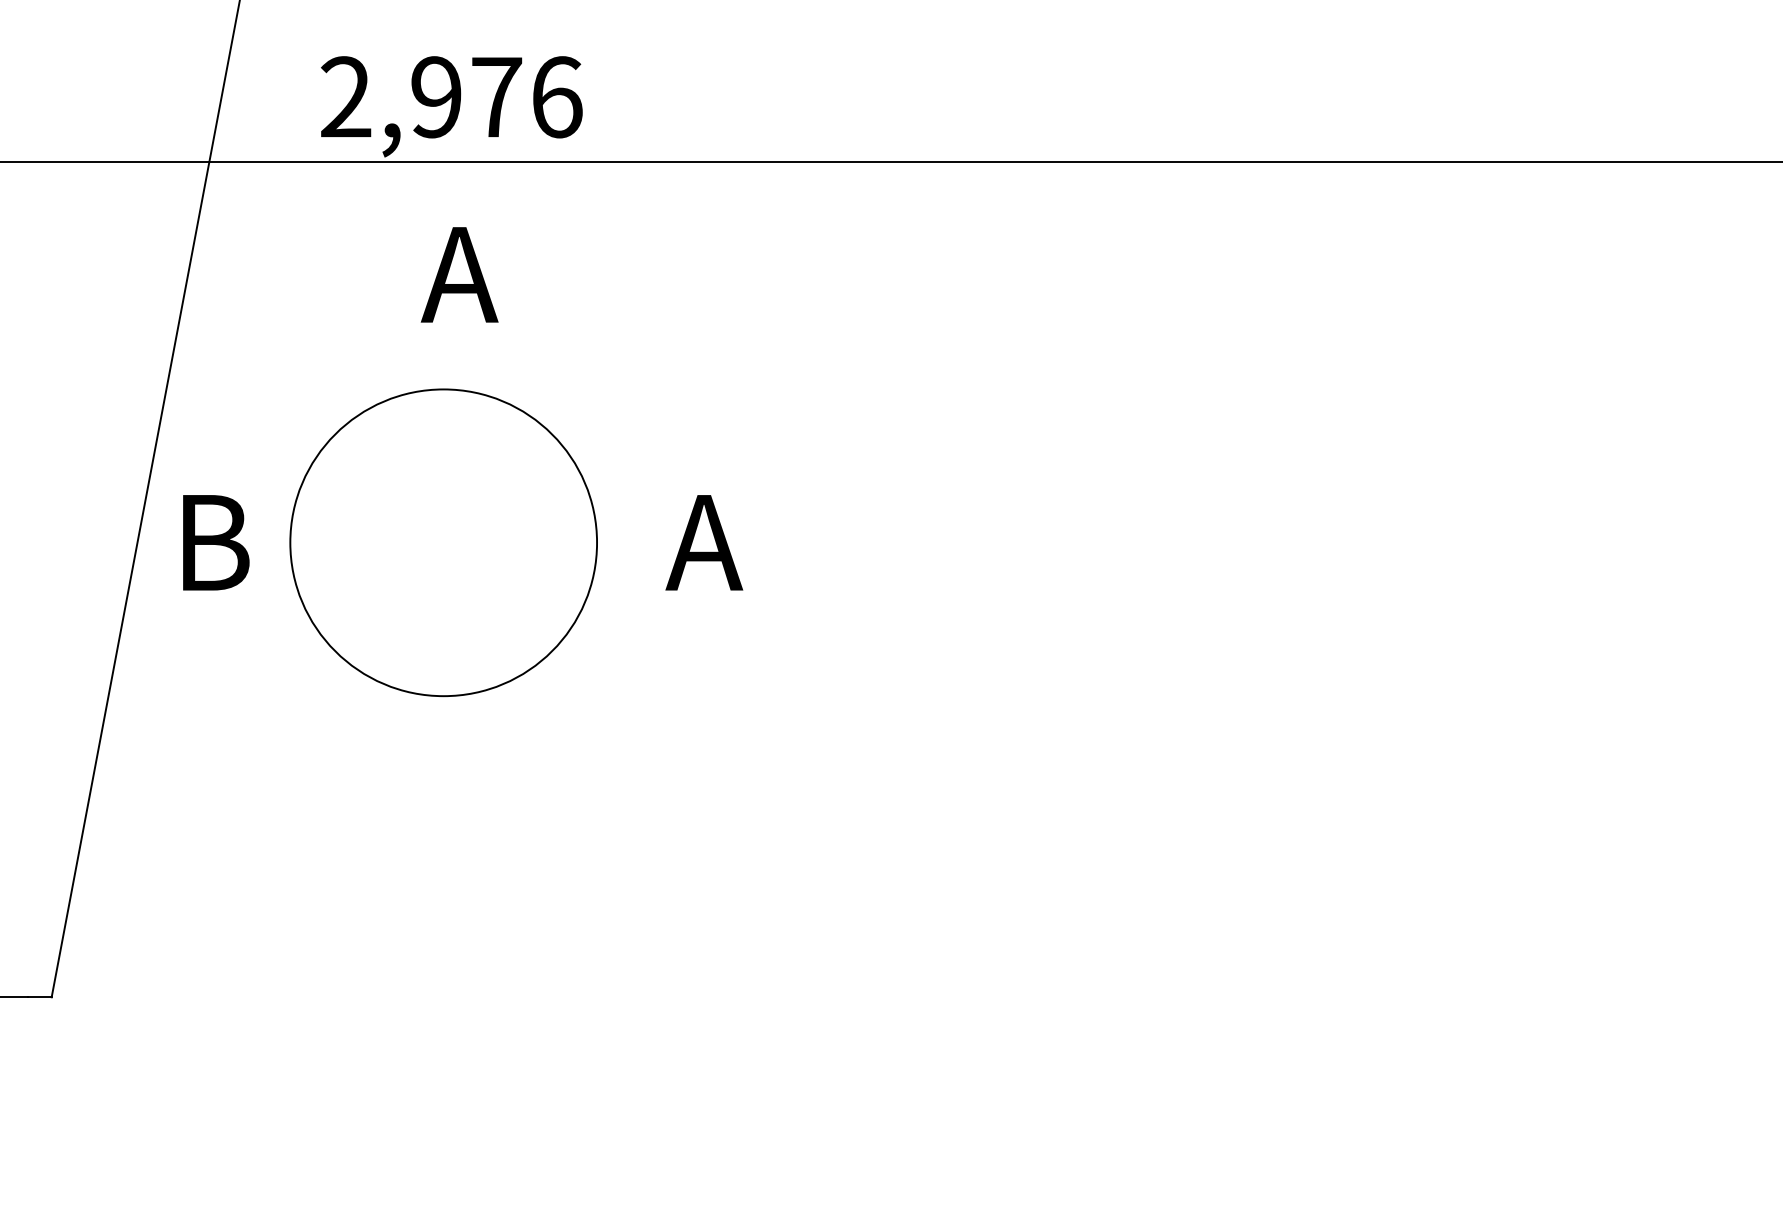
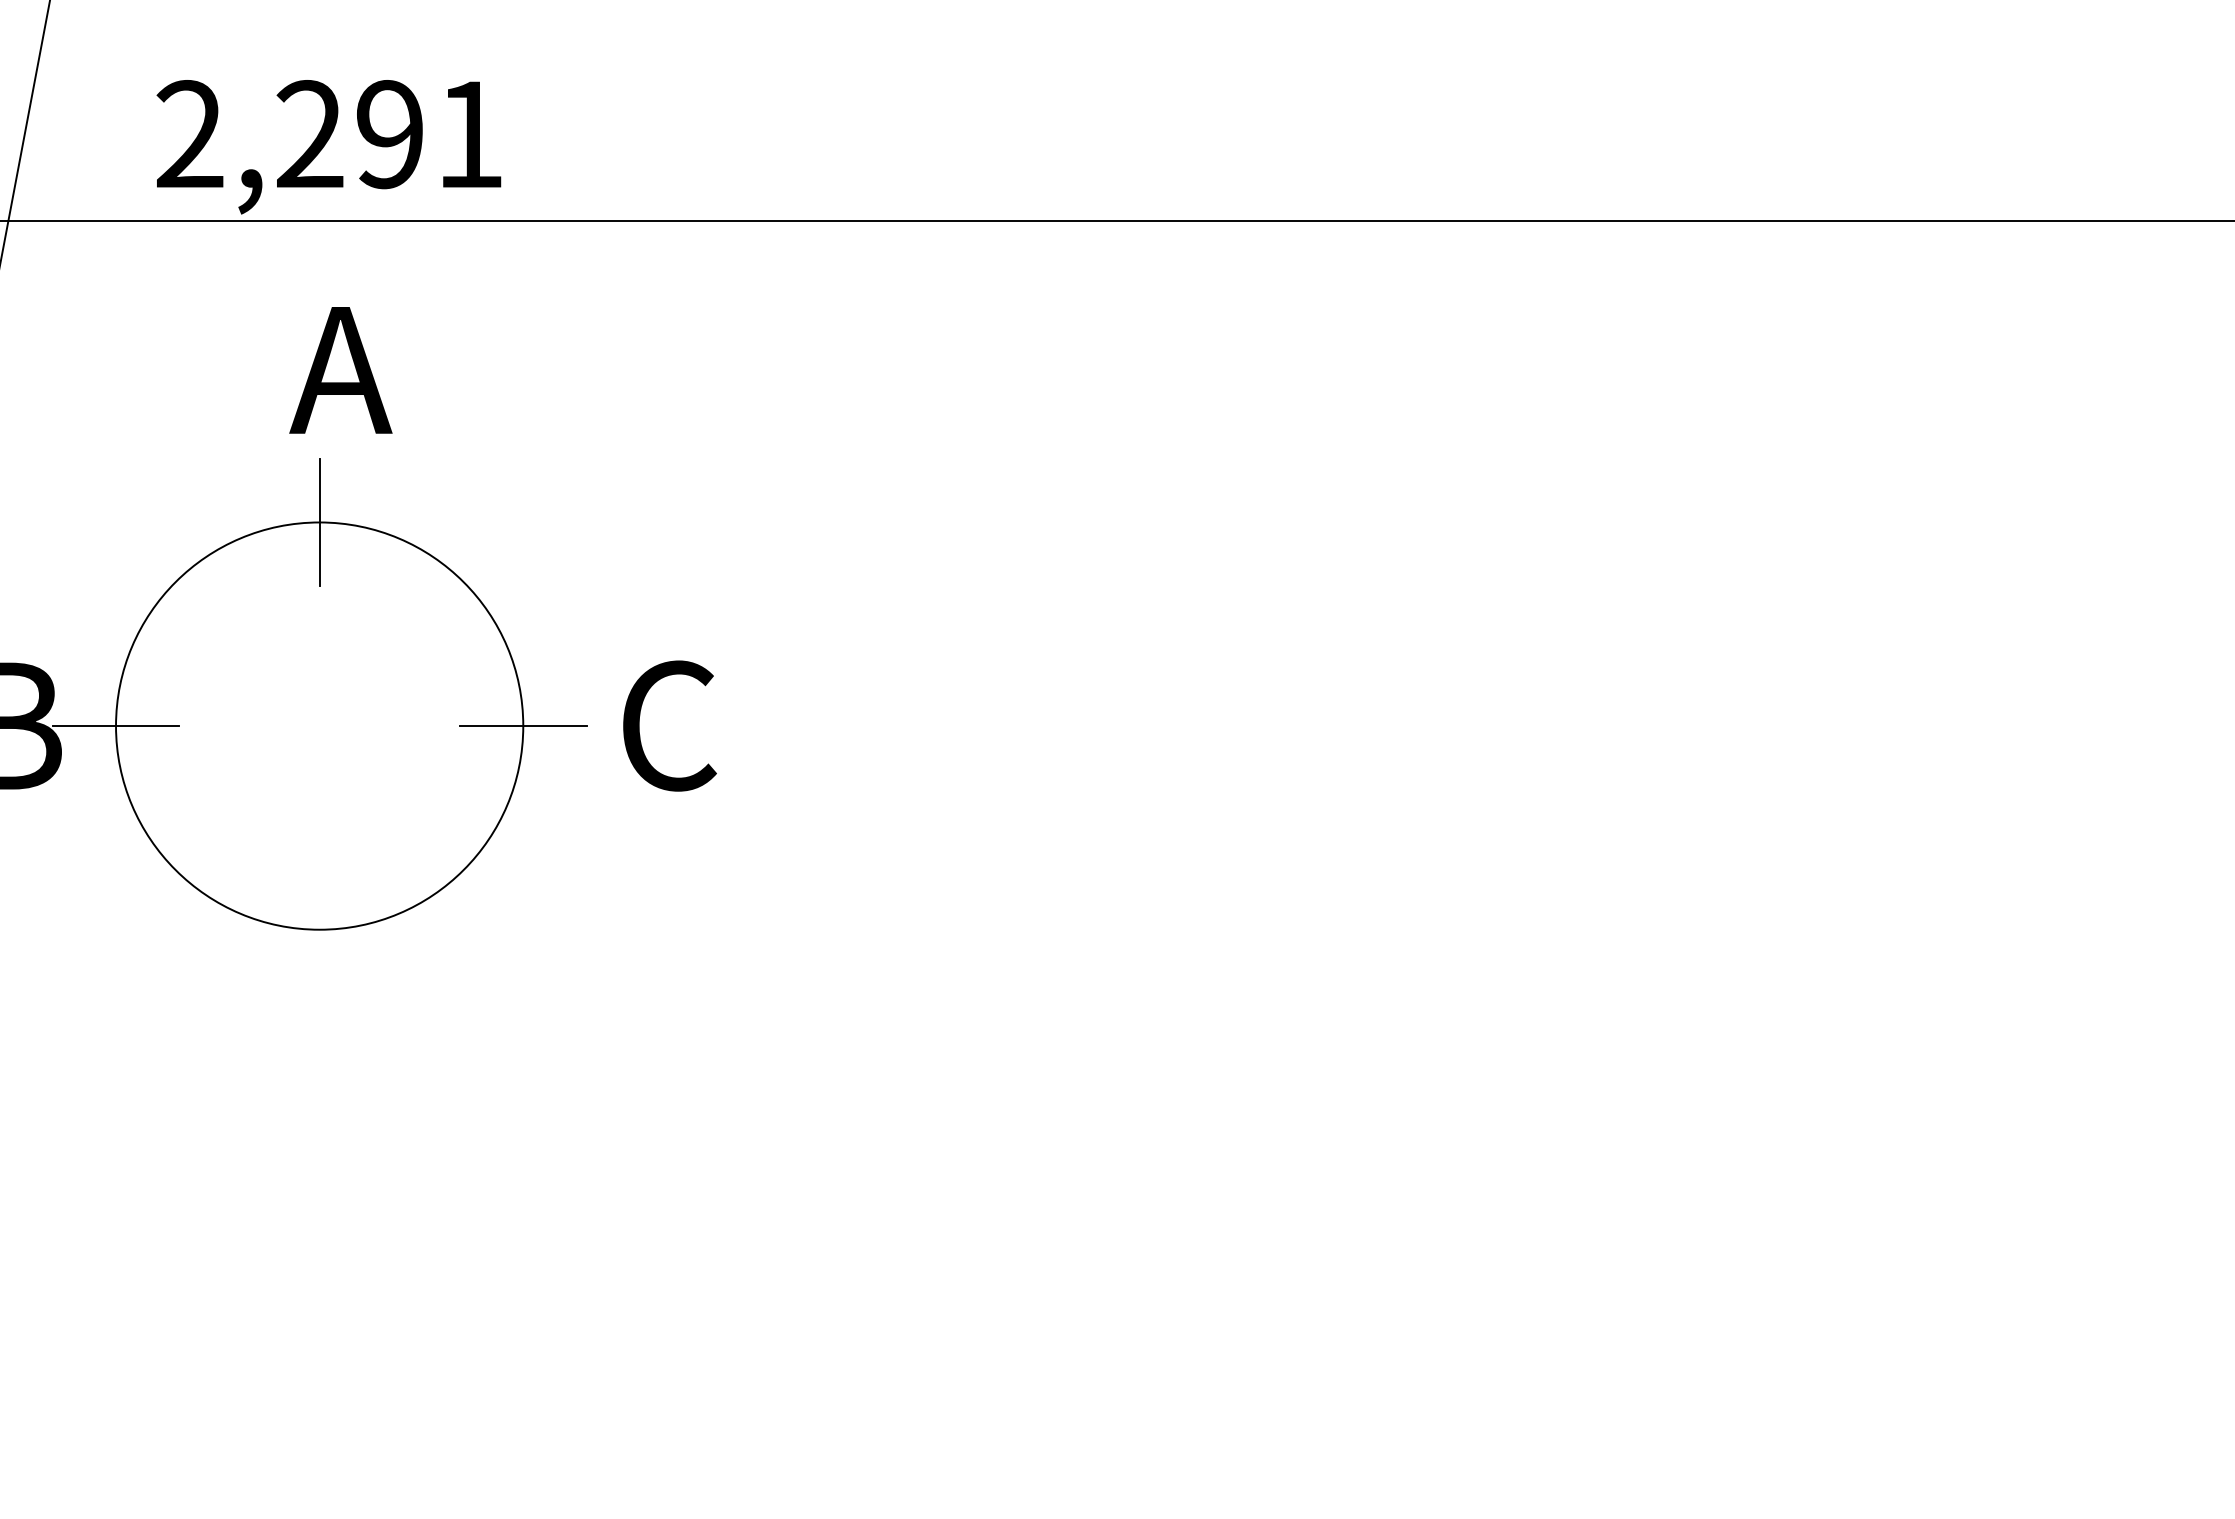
text: (496, 97) -> (389, 134), 2,976 -> 2,291
line: (443, 389) -> (319, 522), added
line: (290, 542) -> (116, 725), added
line: (596, 542) -> (522, 725), added
text: (704, 542) -> (665, 725), A -> C

